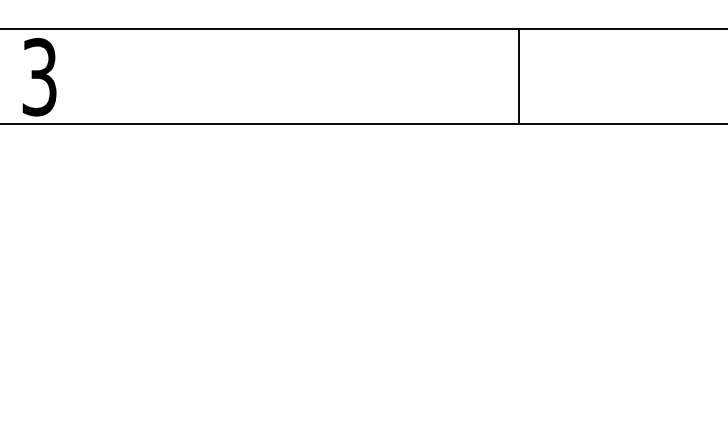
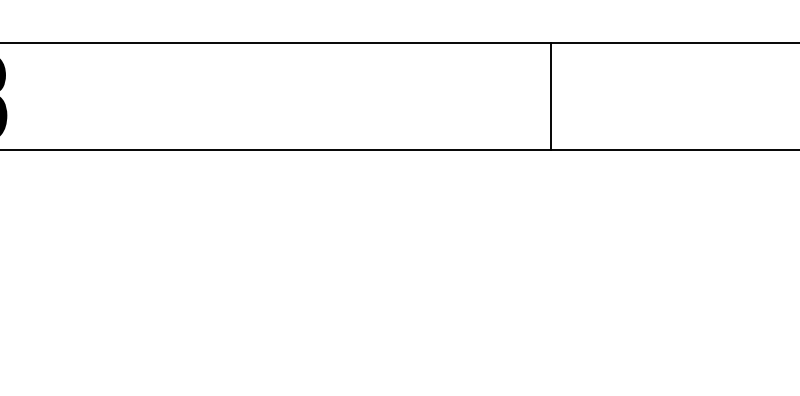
line: (518, 76) -> (551, 96), moved

